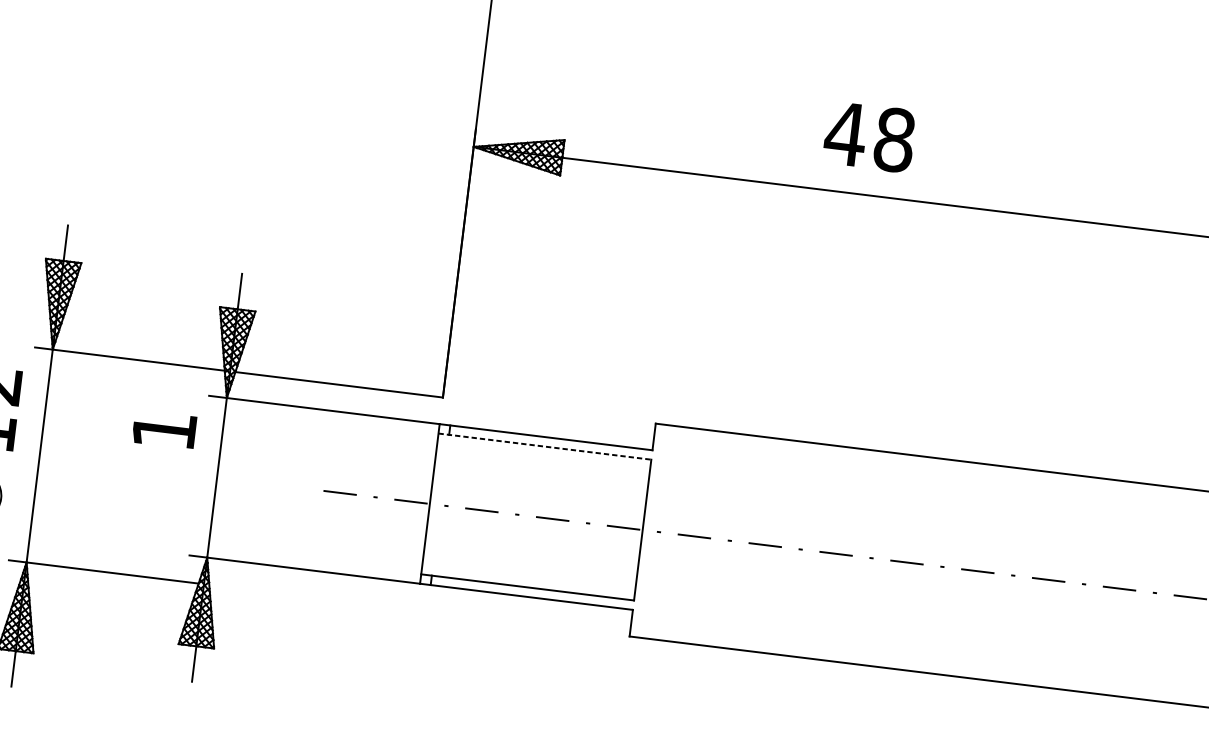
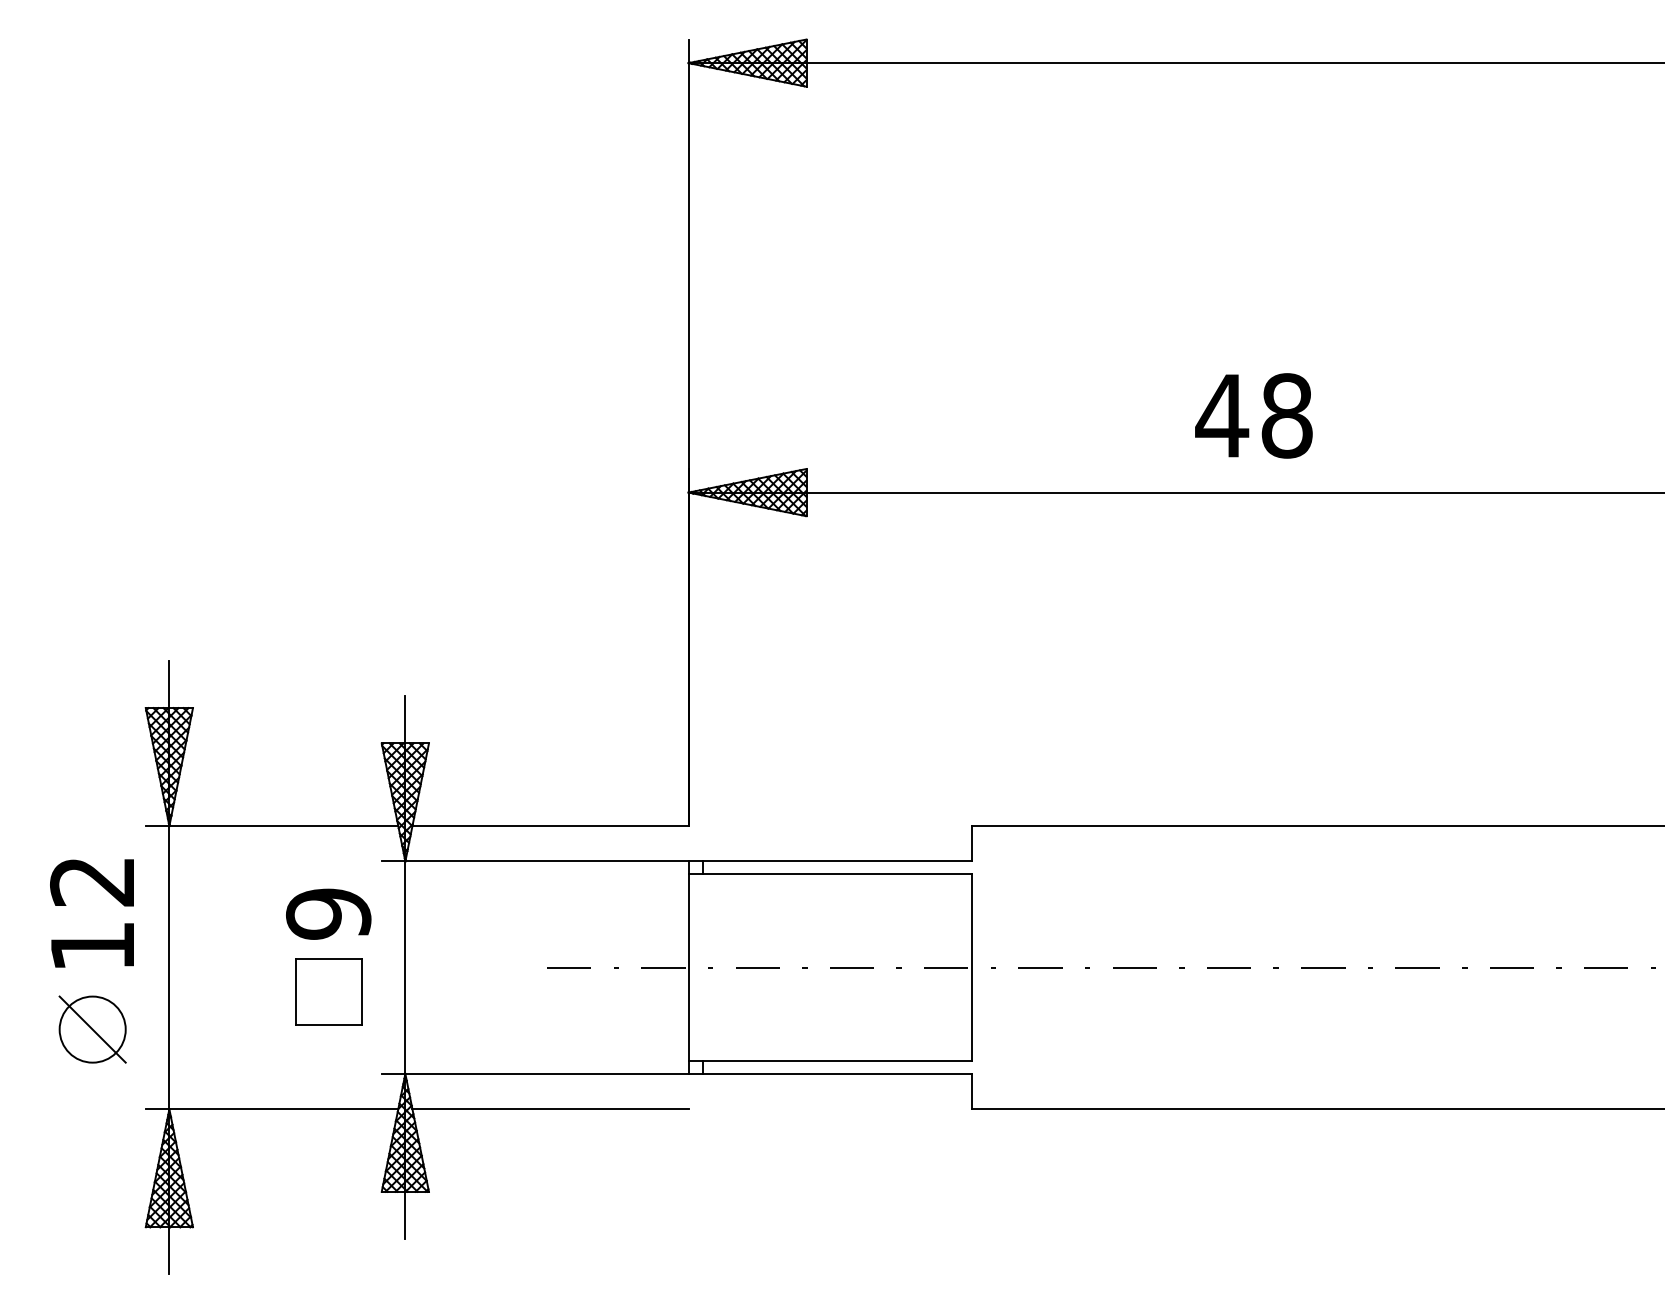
text: (869, 136) -> (1253, 415), moved
text: (164, 430) -> (328, 913), 1 -> 9
line: (545, 447) -> (830, 874), dashed -> solid
part: (157, 488) -> (328, 991), added
line: (313, 597) -> (550, 1109), added

